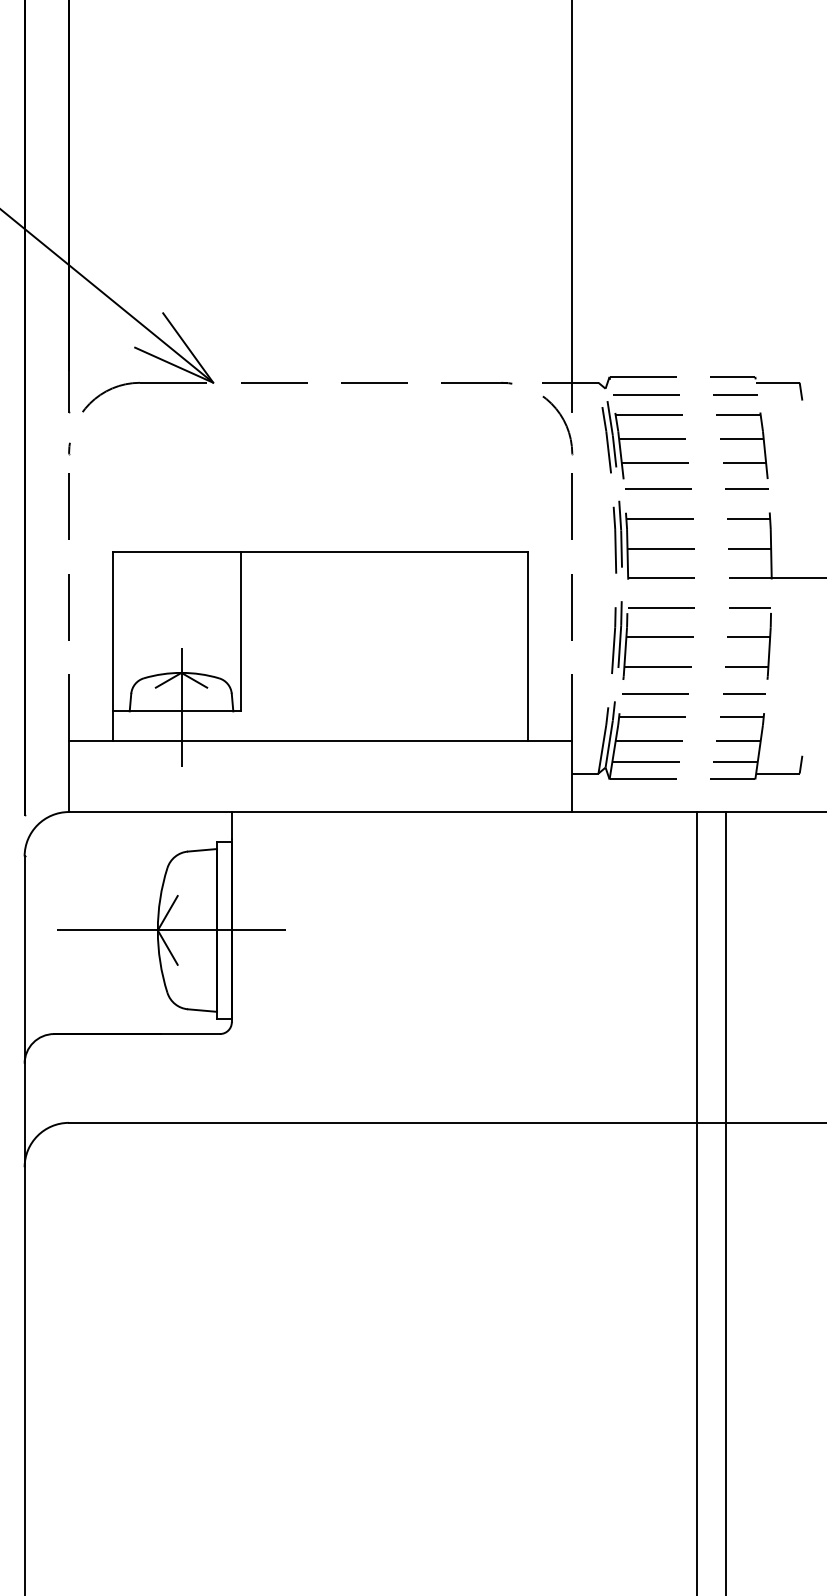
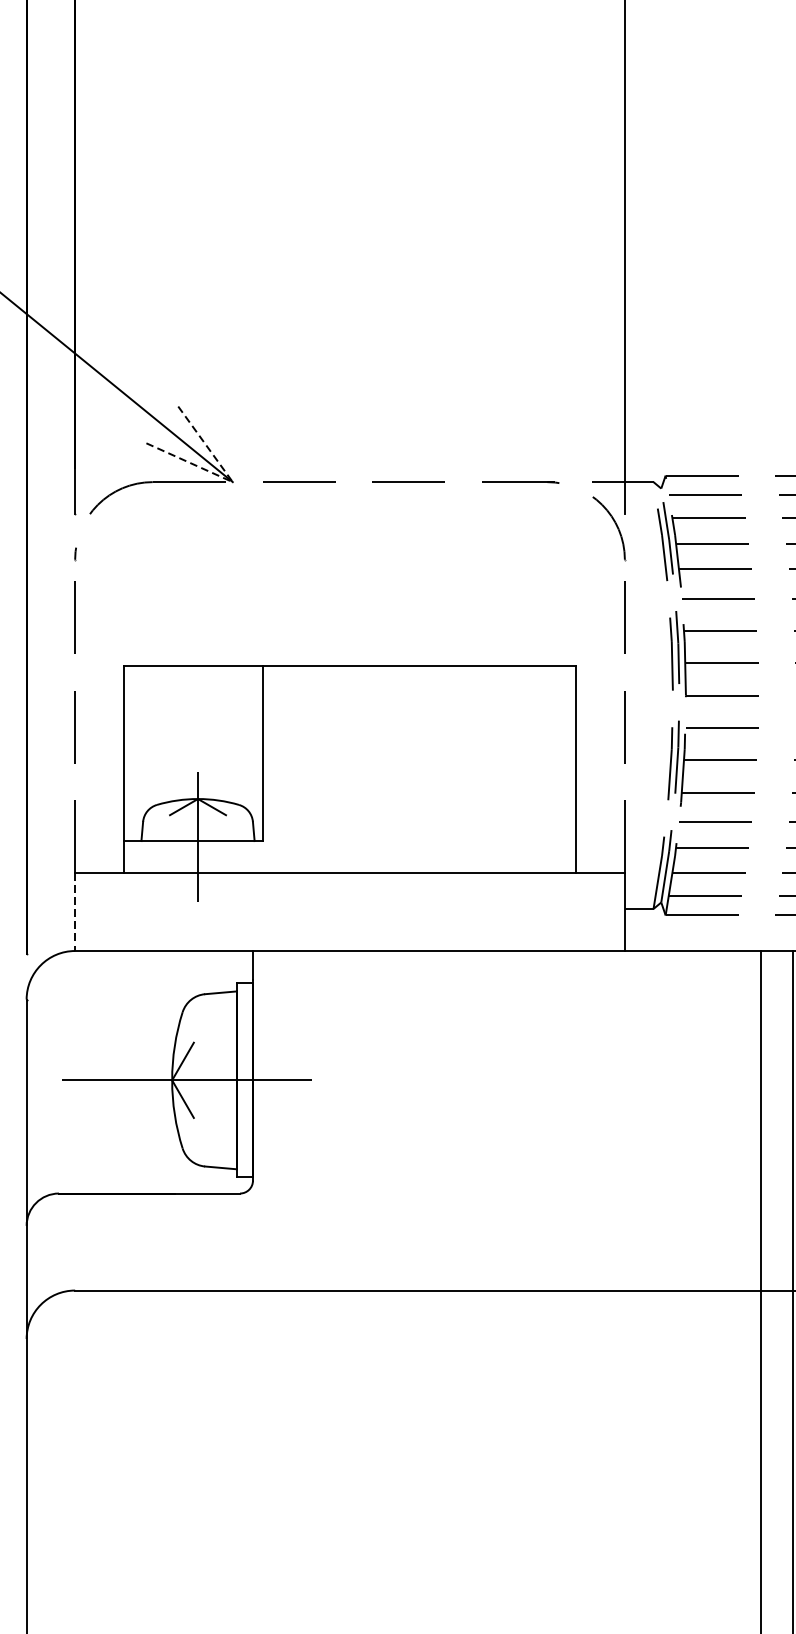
line: (213, 382) -> (232, 481), solid -> dashed
line: (69, 776) -> (75, 912), solid -> dashed

